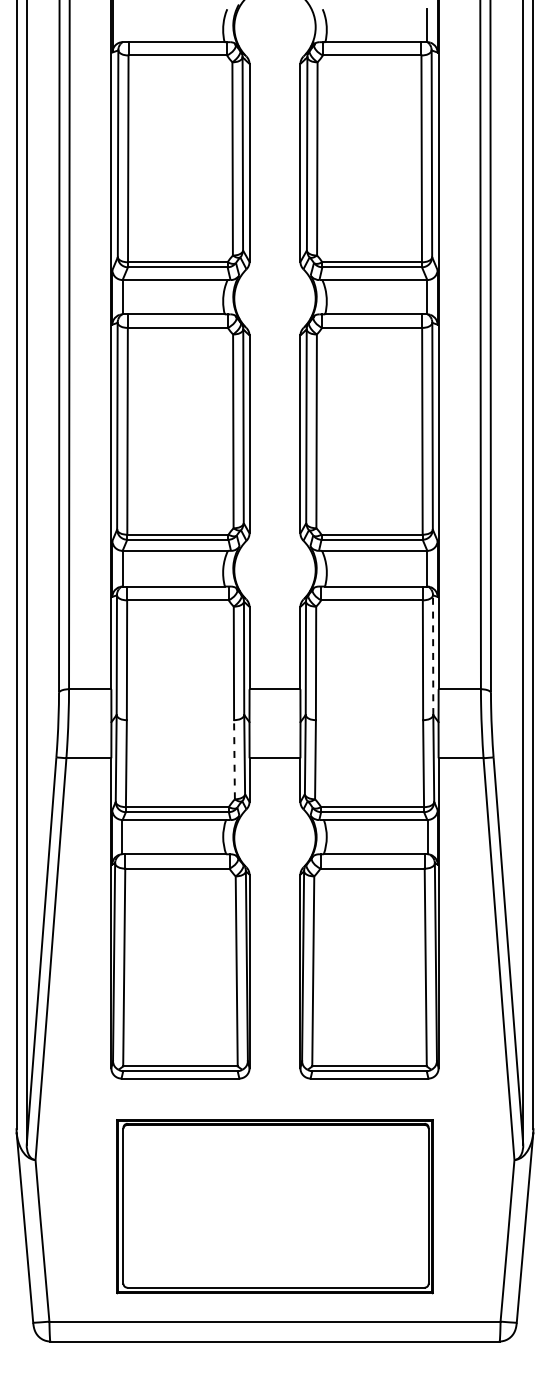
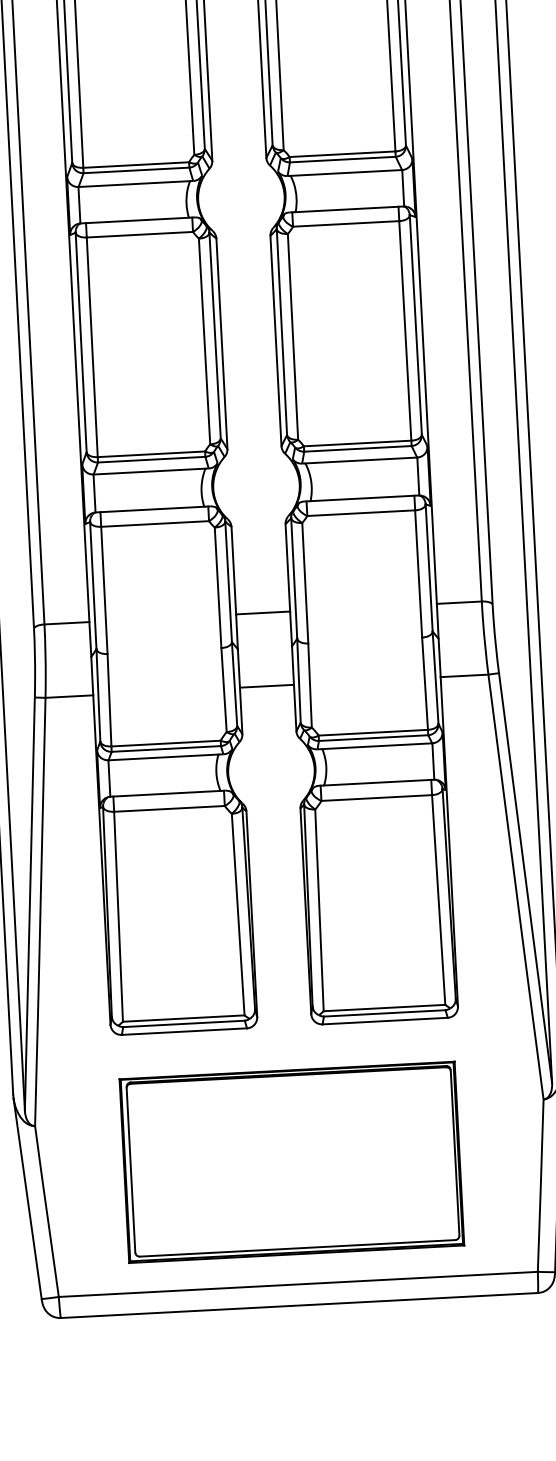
line: (433, 655) -> (429, 568), dashed -> solid
line: (234, 759) -> (224, 689), dashed -> solid

